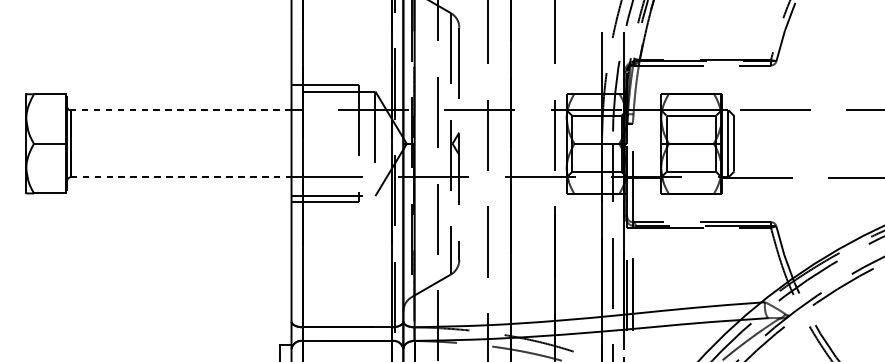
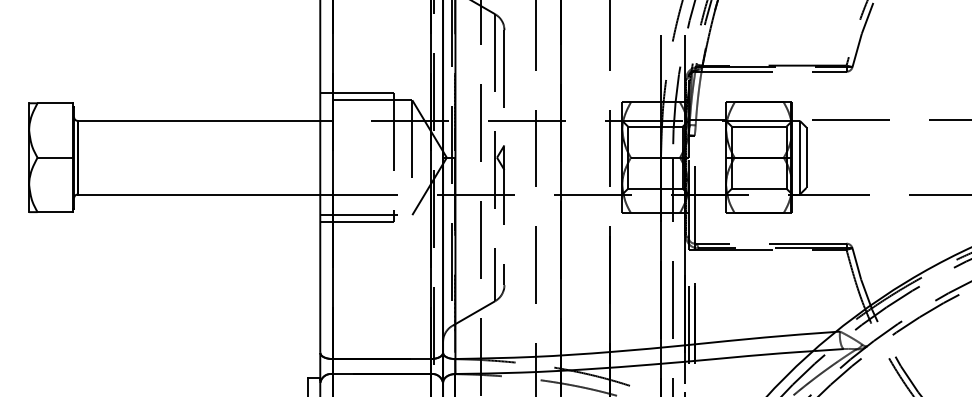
line: (180, 109) -> (198, 120), dashed -> solid
line: (181, 177) -> (199, 194), dashed -> solid

